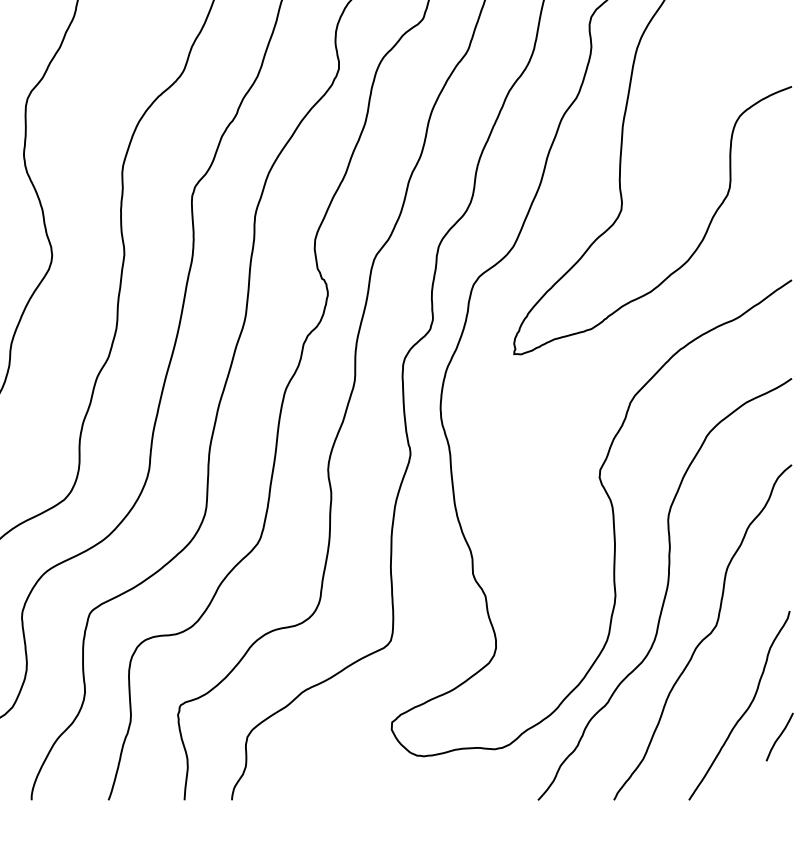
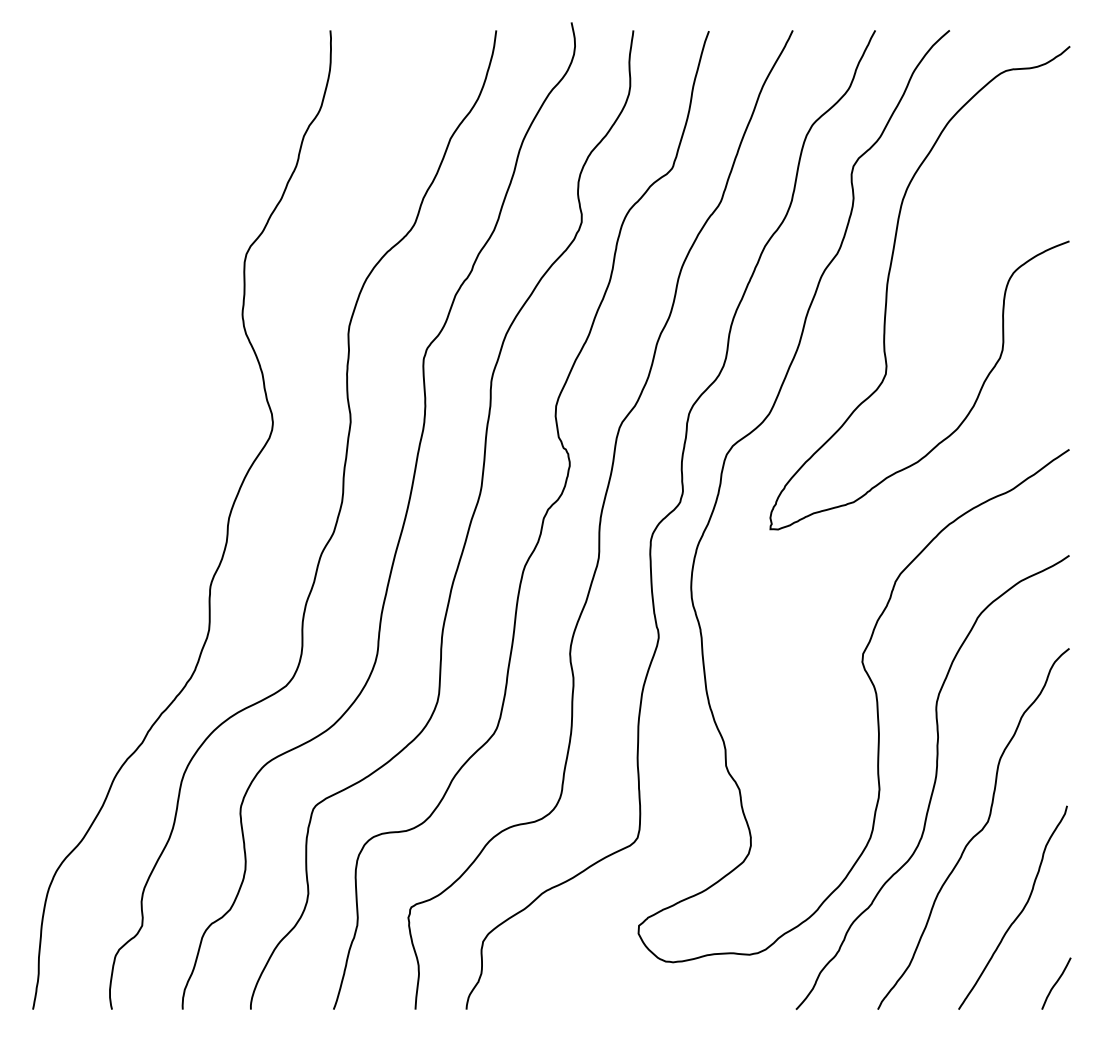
curve: (779, 736) -> (1056, 983), moved

